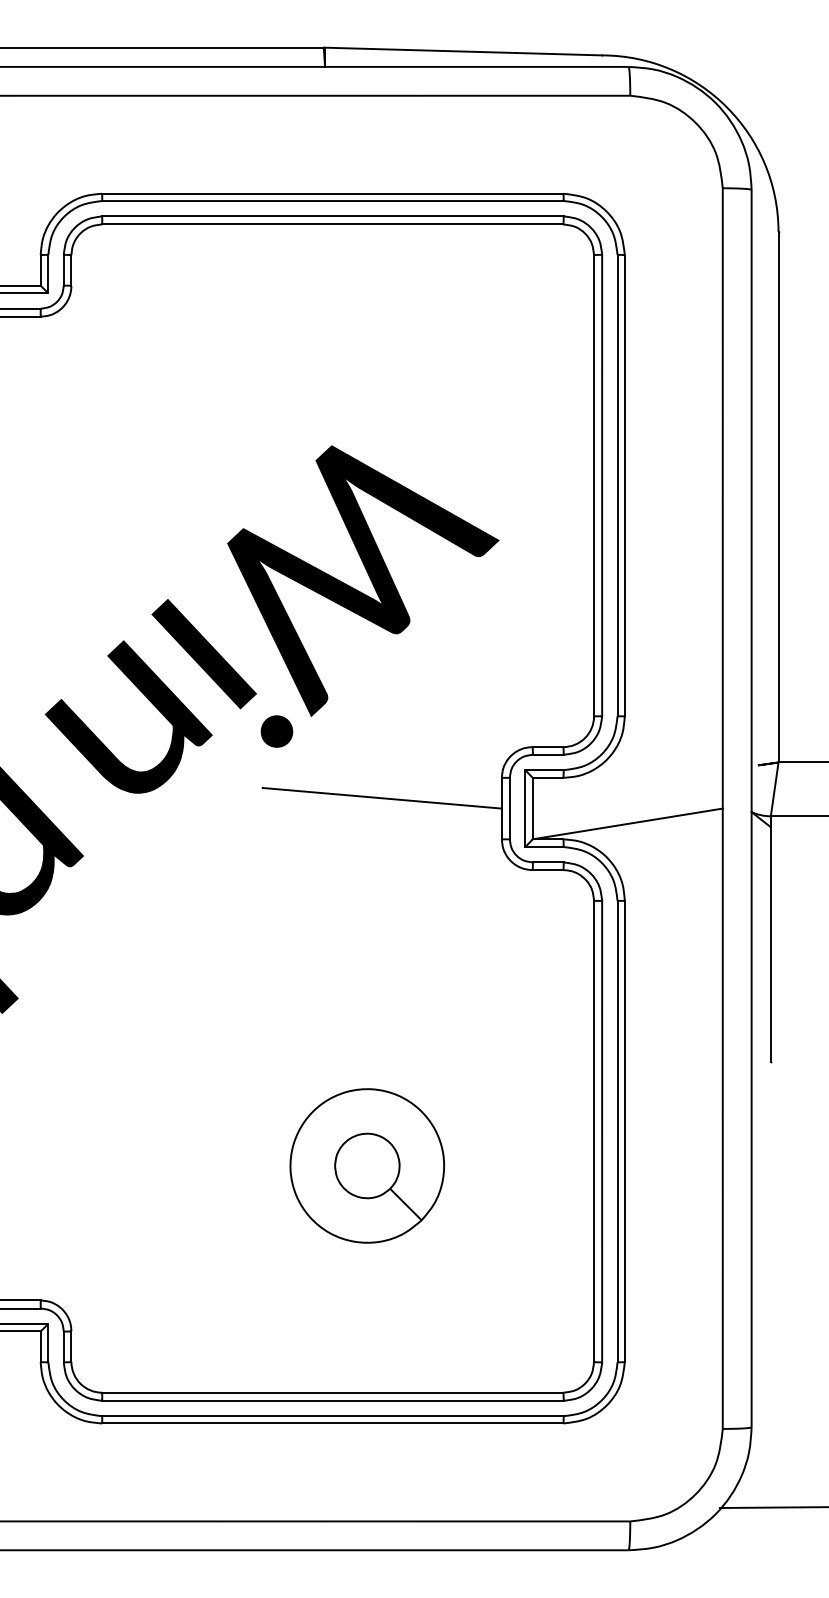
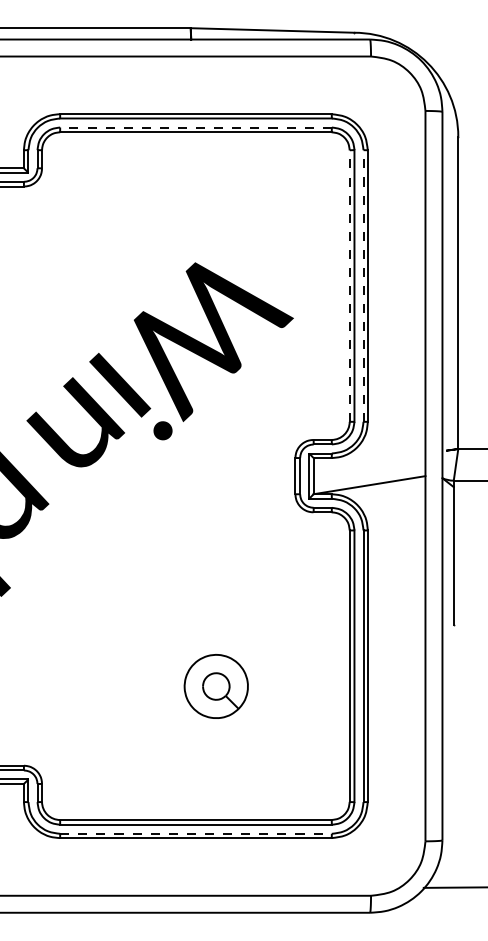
line: (333, 216) -> (196, 127), solid -> dashed
line: (617, 484) -> (363, 285), solid -> dashed
line: (593, 486) -> (349, 286), solid -> dashed
line: (381, 799) -> (224, 470), removed
part: (367, 1165) -> (216, 686), size x0.7
line: (333, 1415) -> (196, 833), solid -> dashed

